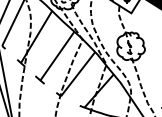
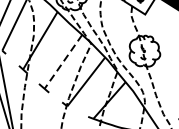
line: (57, 56) -> (63, 62), solid -> dashed

